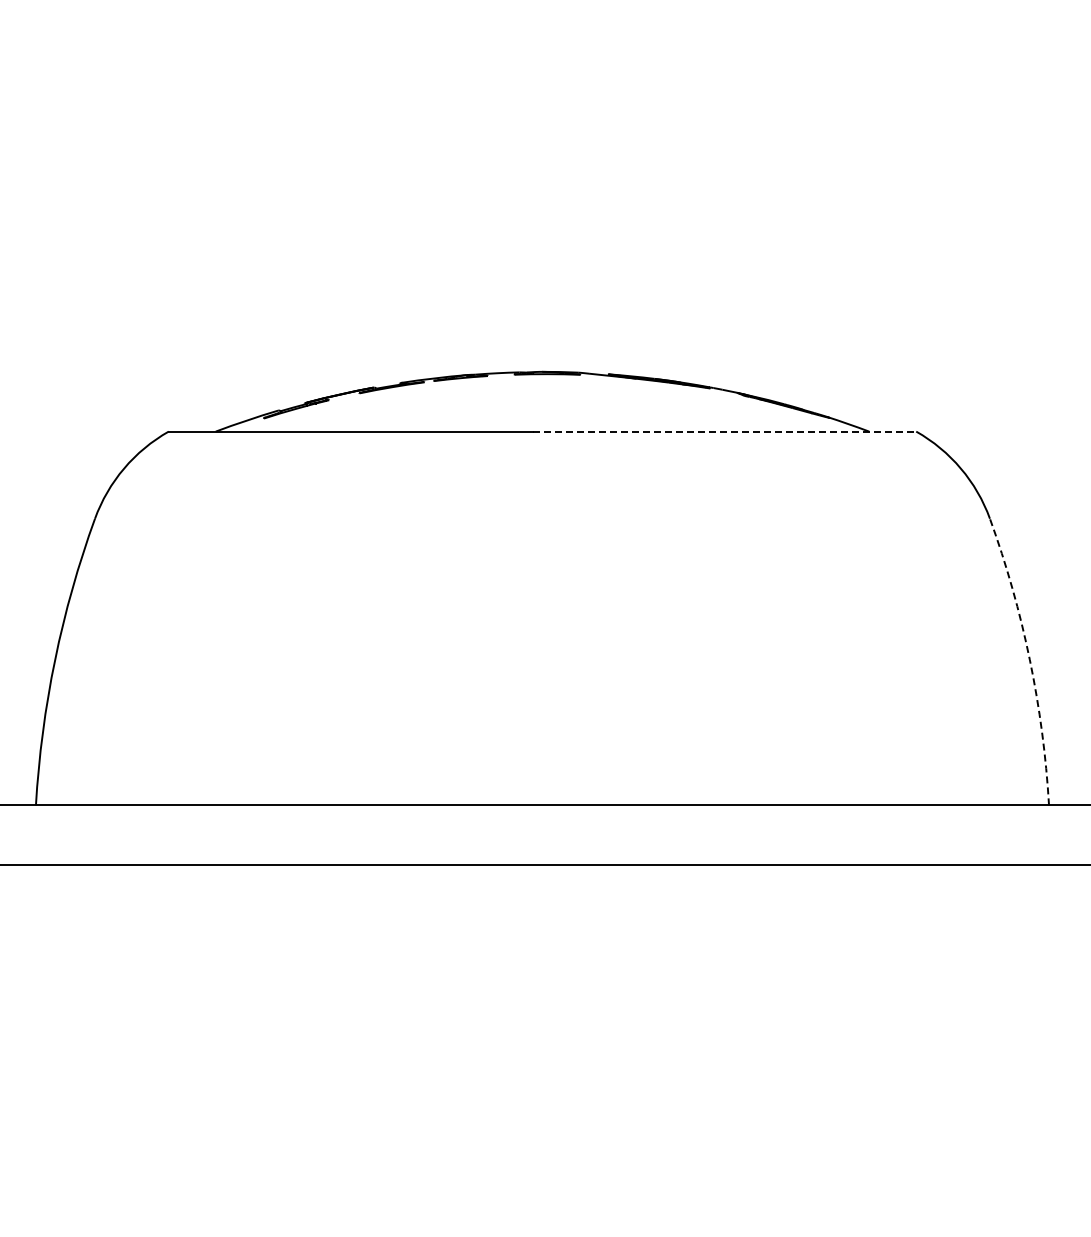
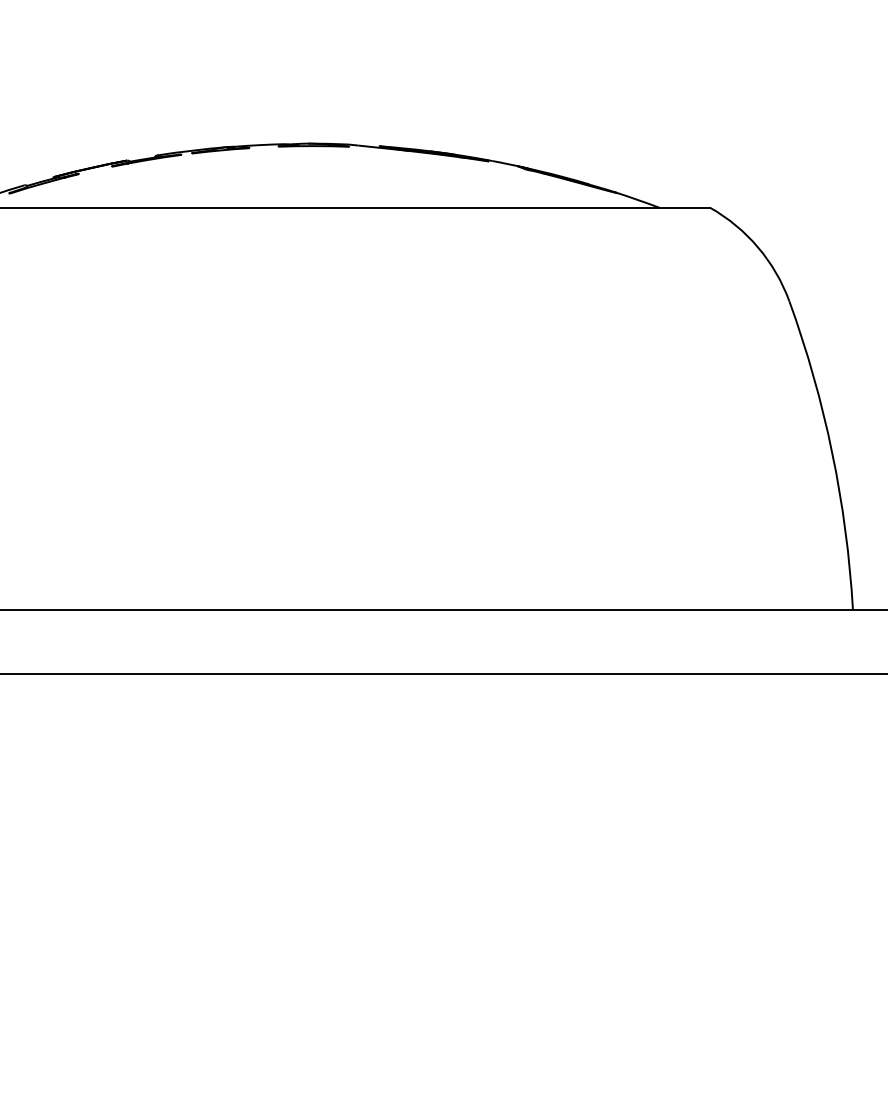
line: (724, 431) -> (504, 207), dashed -> solid
arc: (1029, 659) -> (831, 452), dashed -> solid

